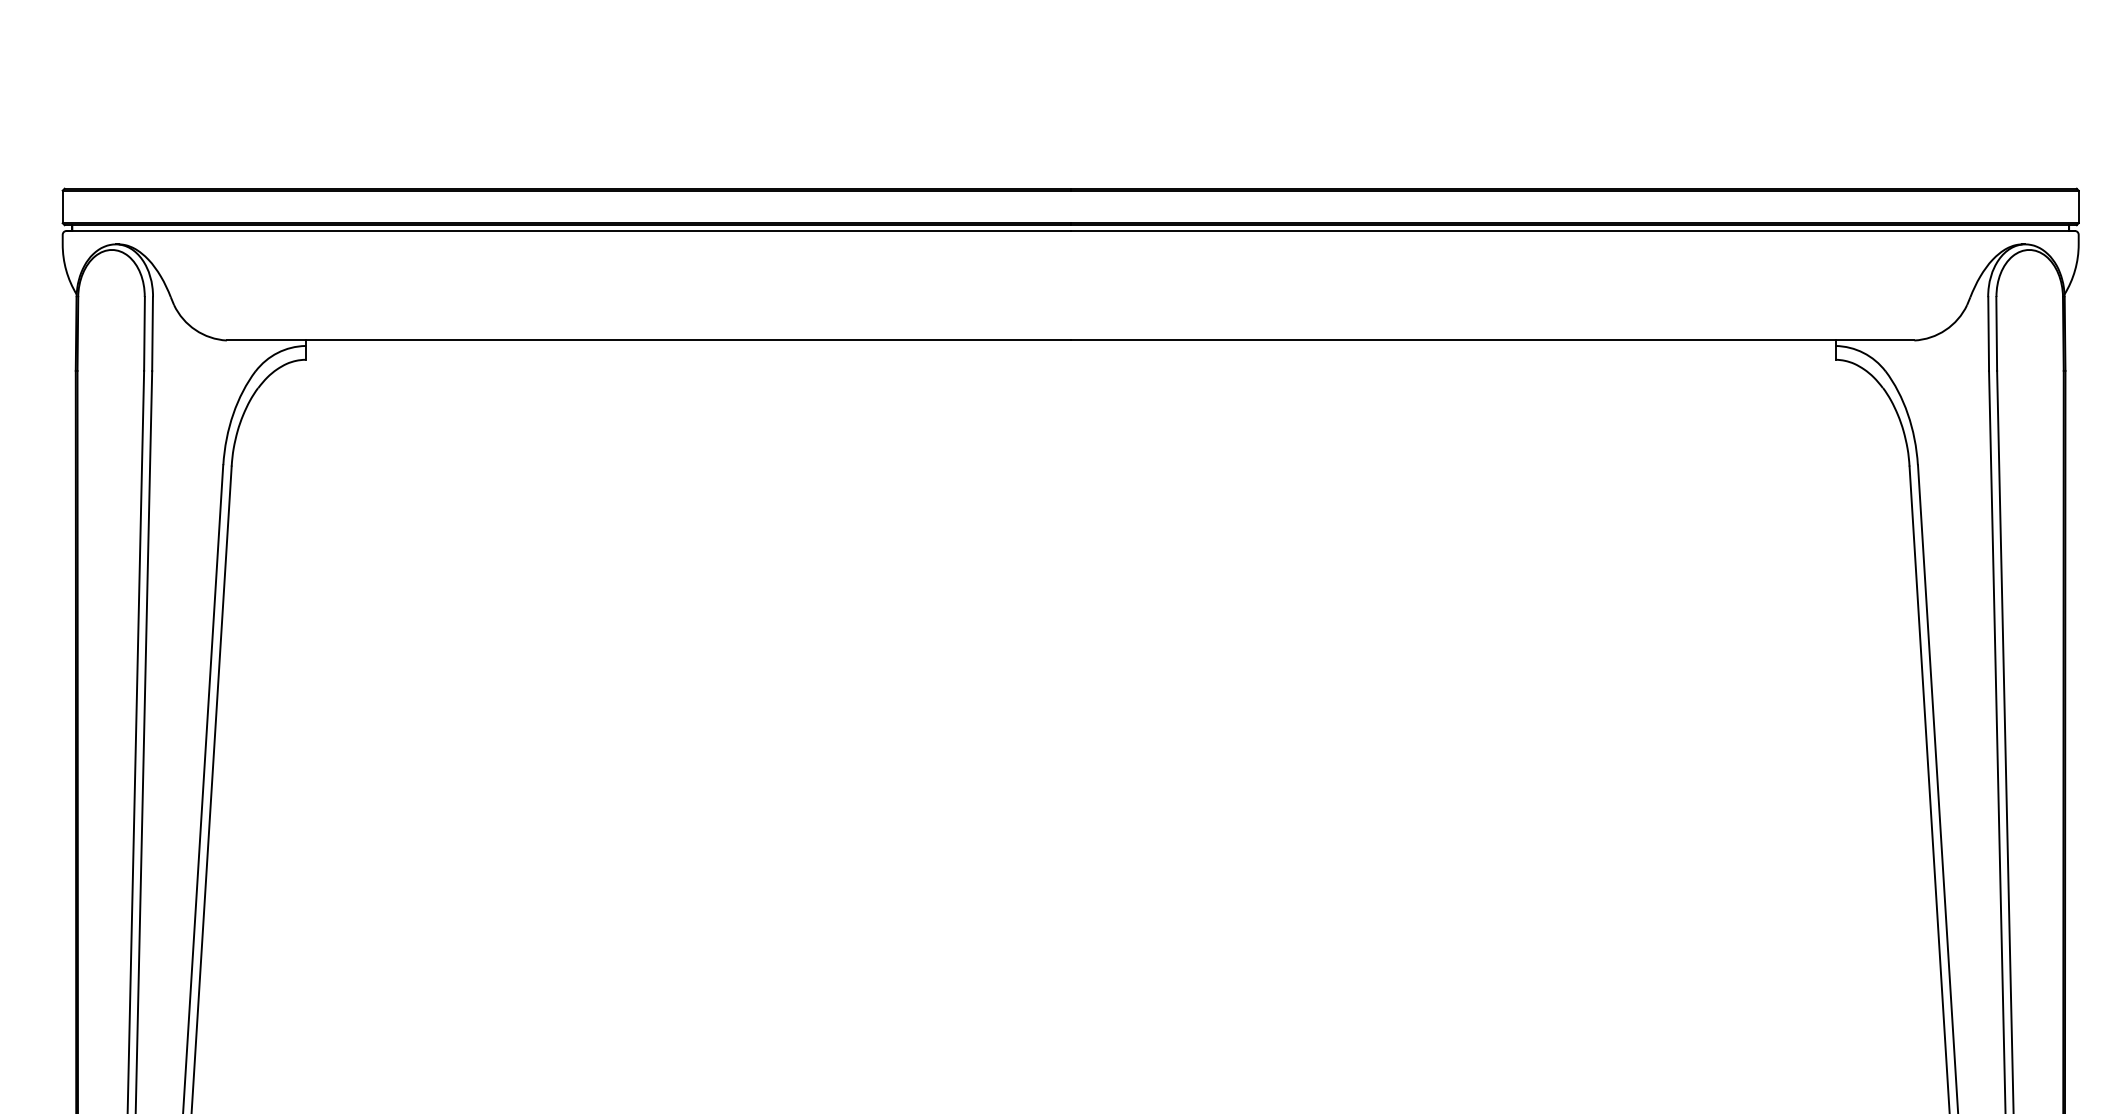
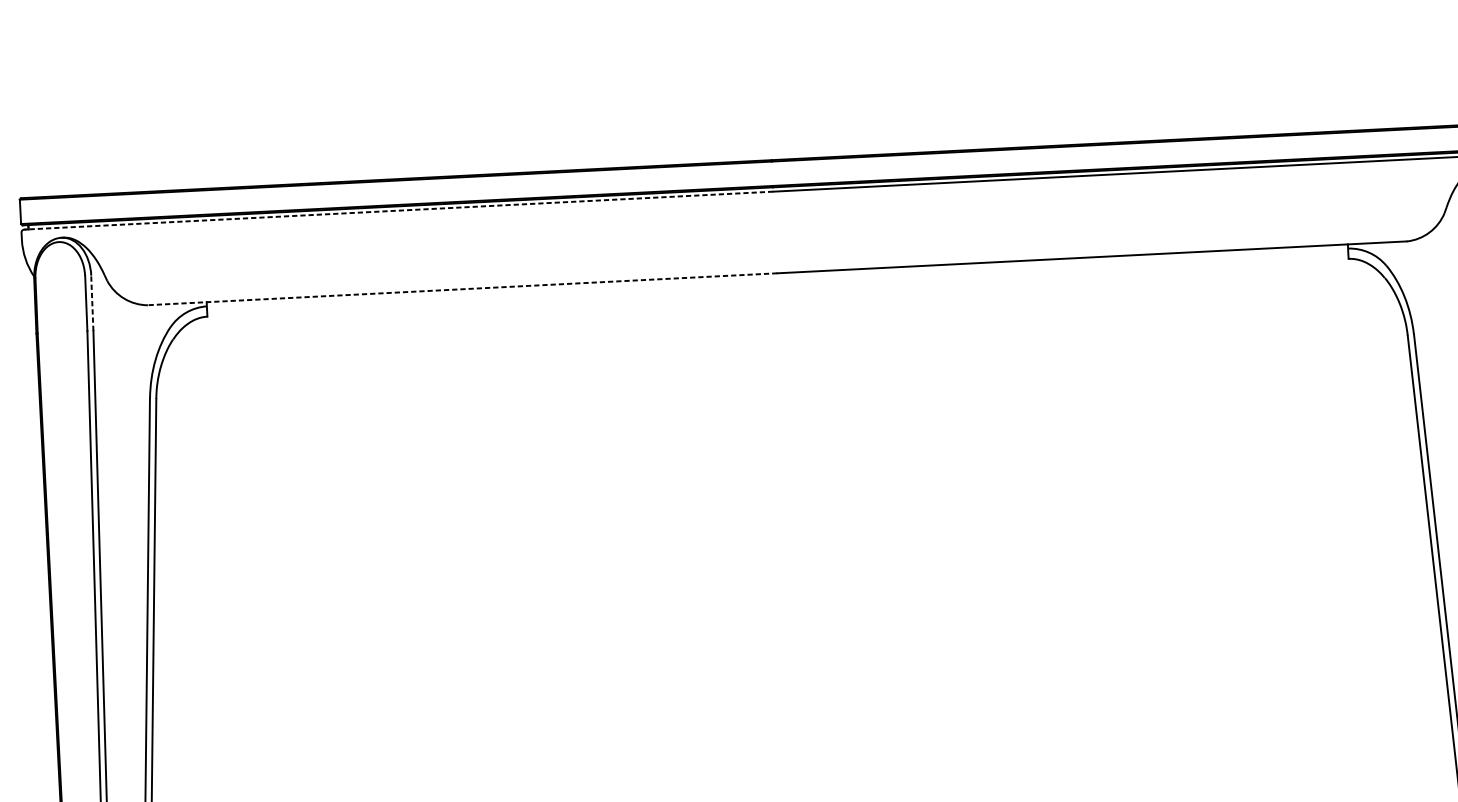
line: (568, 230) -> (398, 210), solid -> dashed
line: (152, 334) -> (92, 303), solid -> dashed
line: (648, 340) -> (462, 289), solid -> dashed

